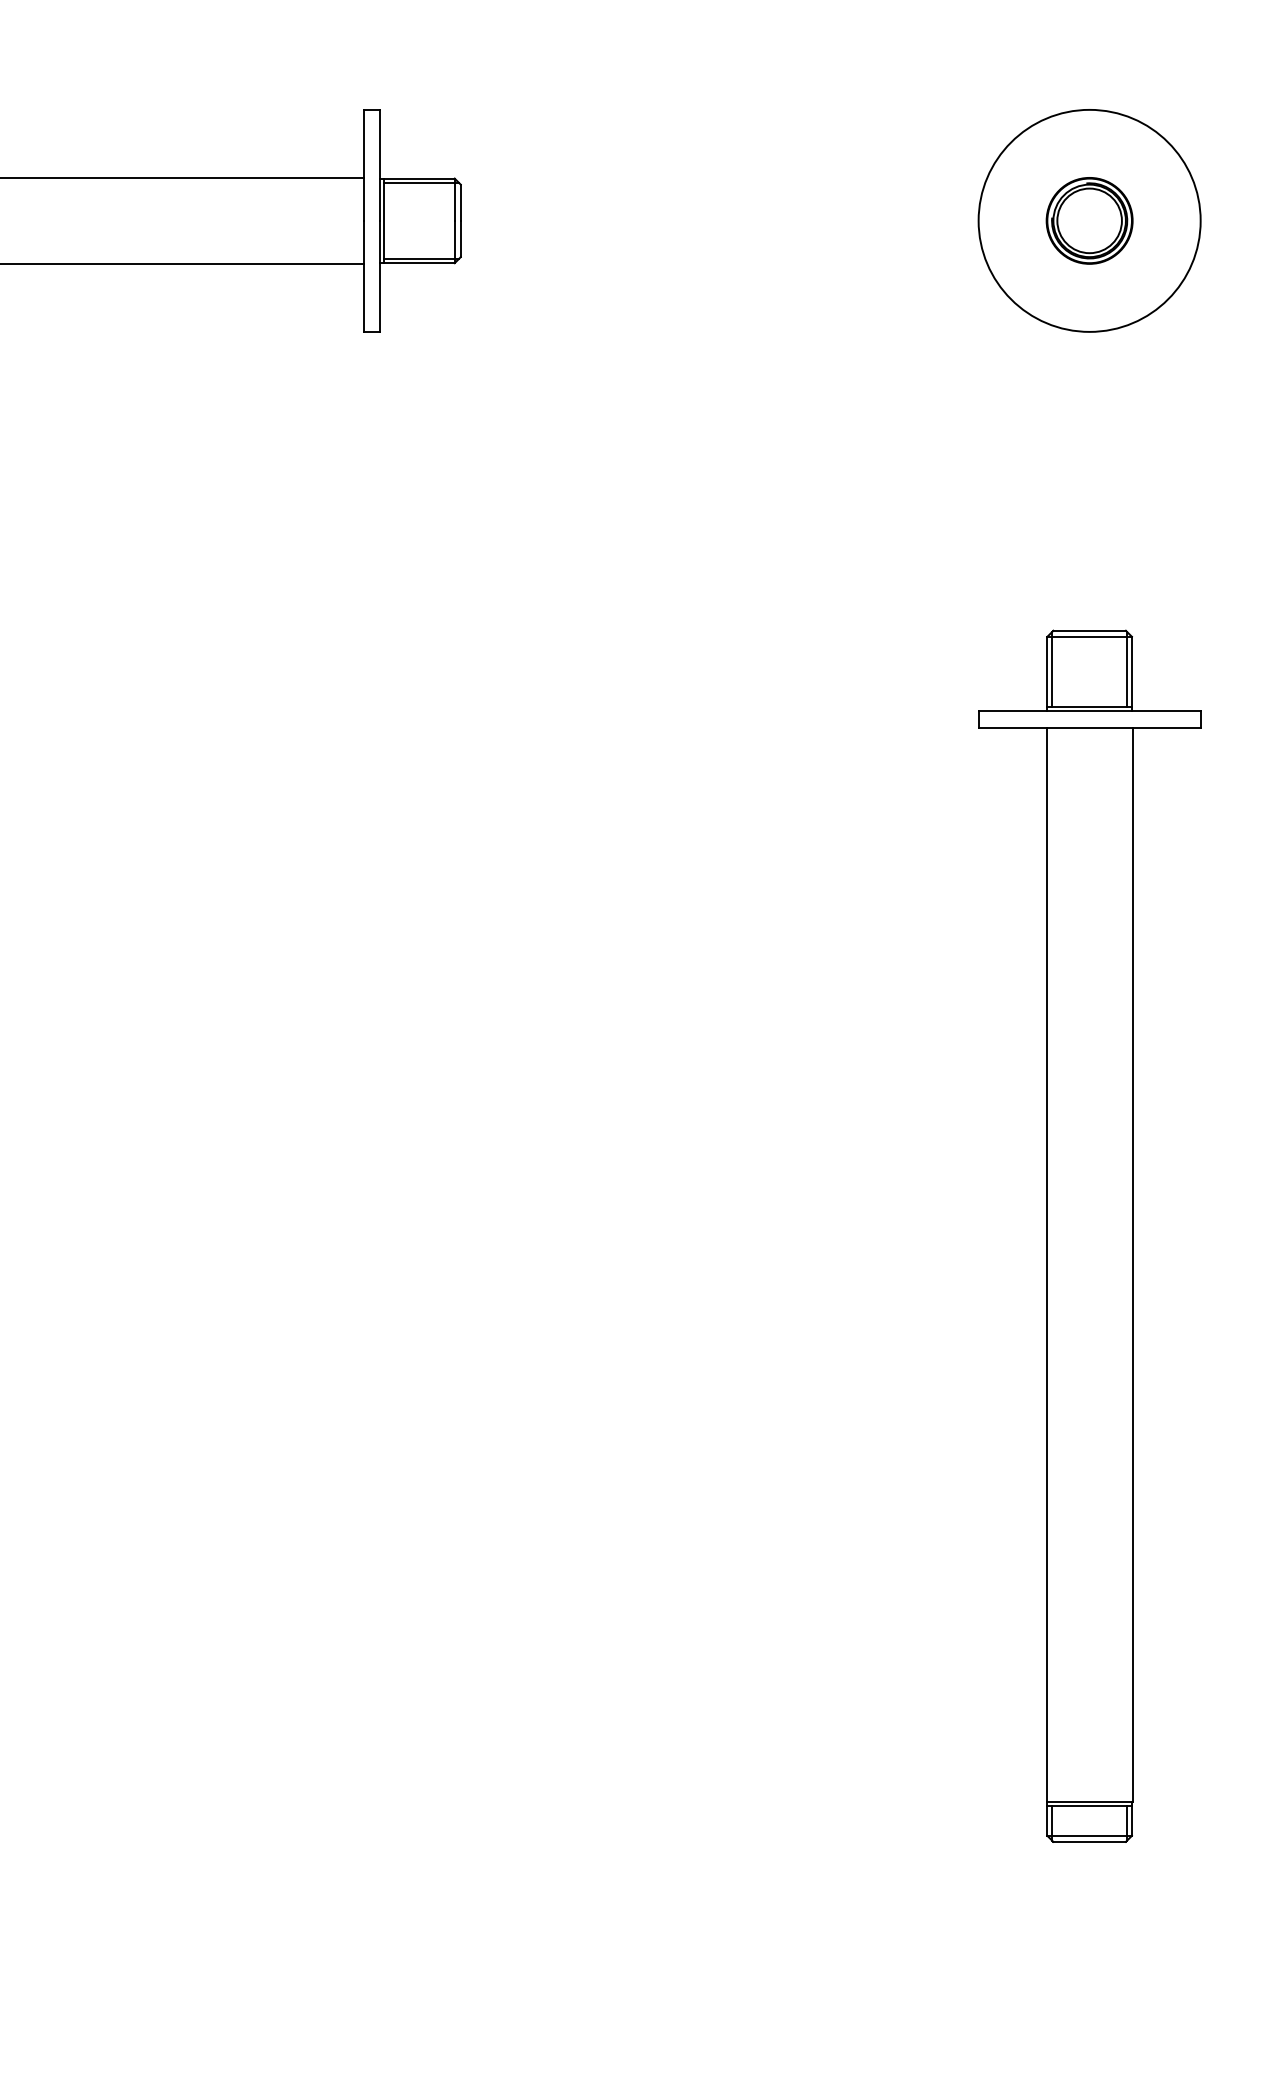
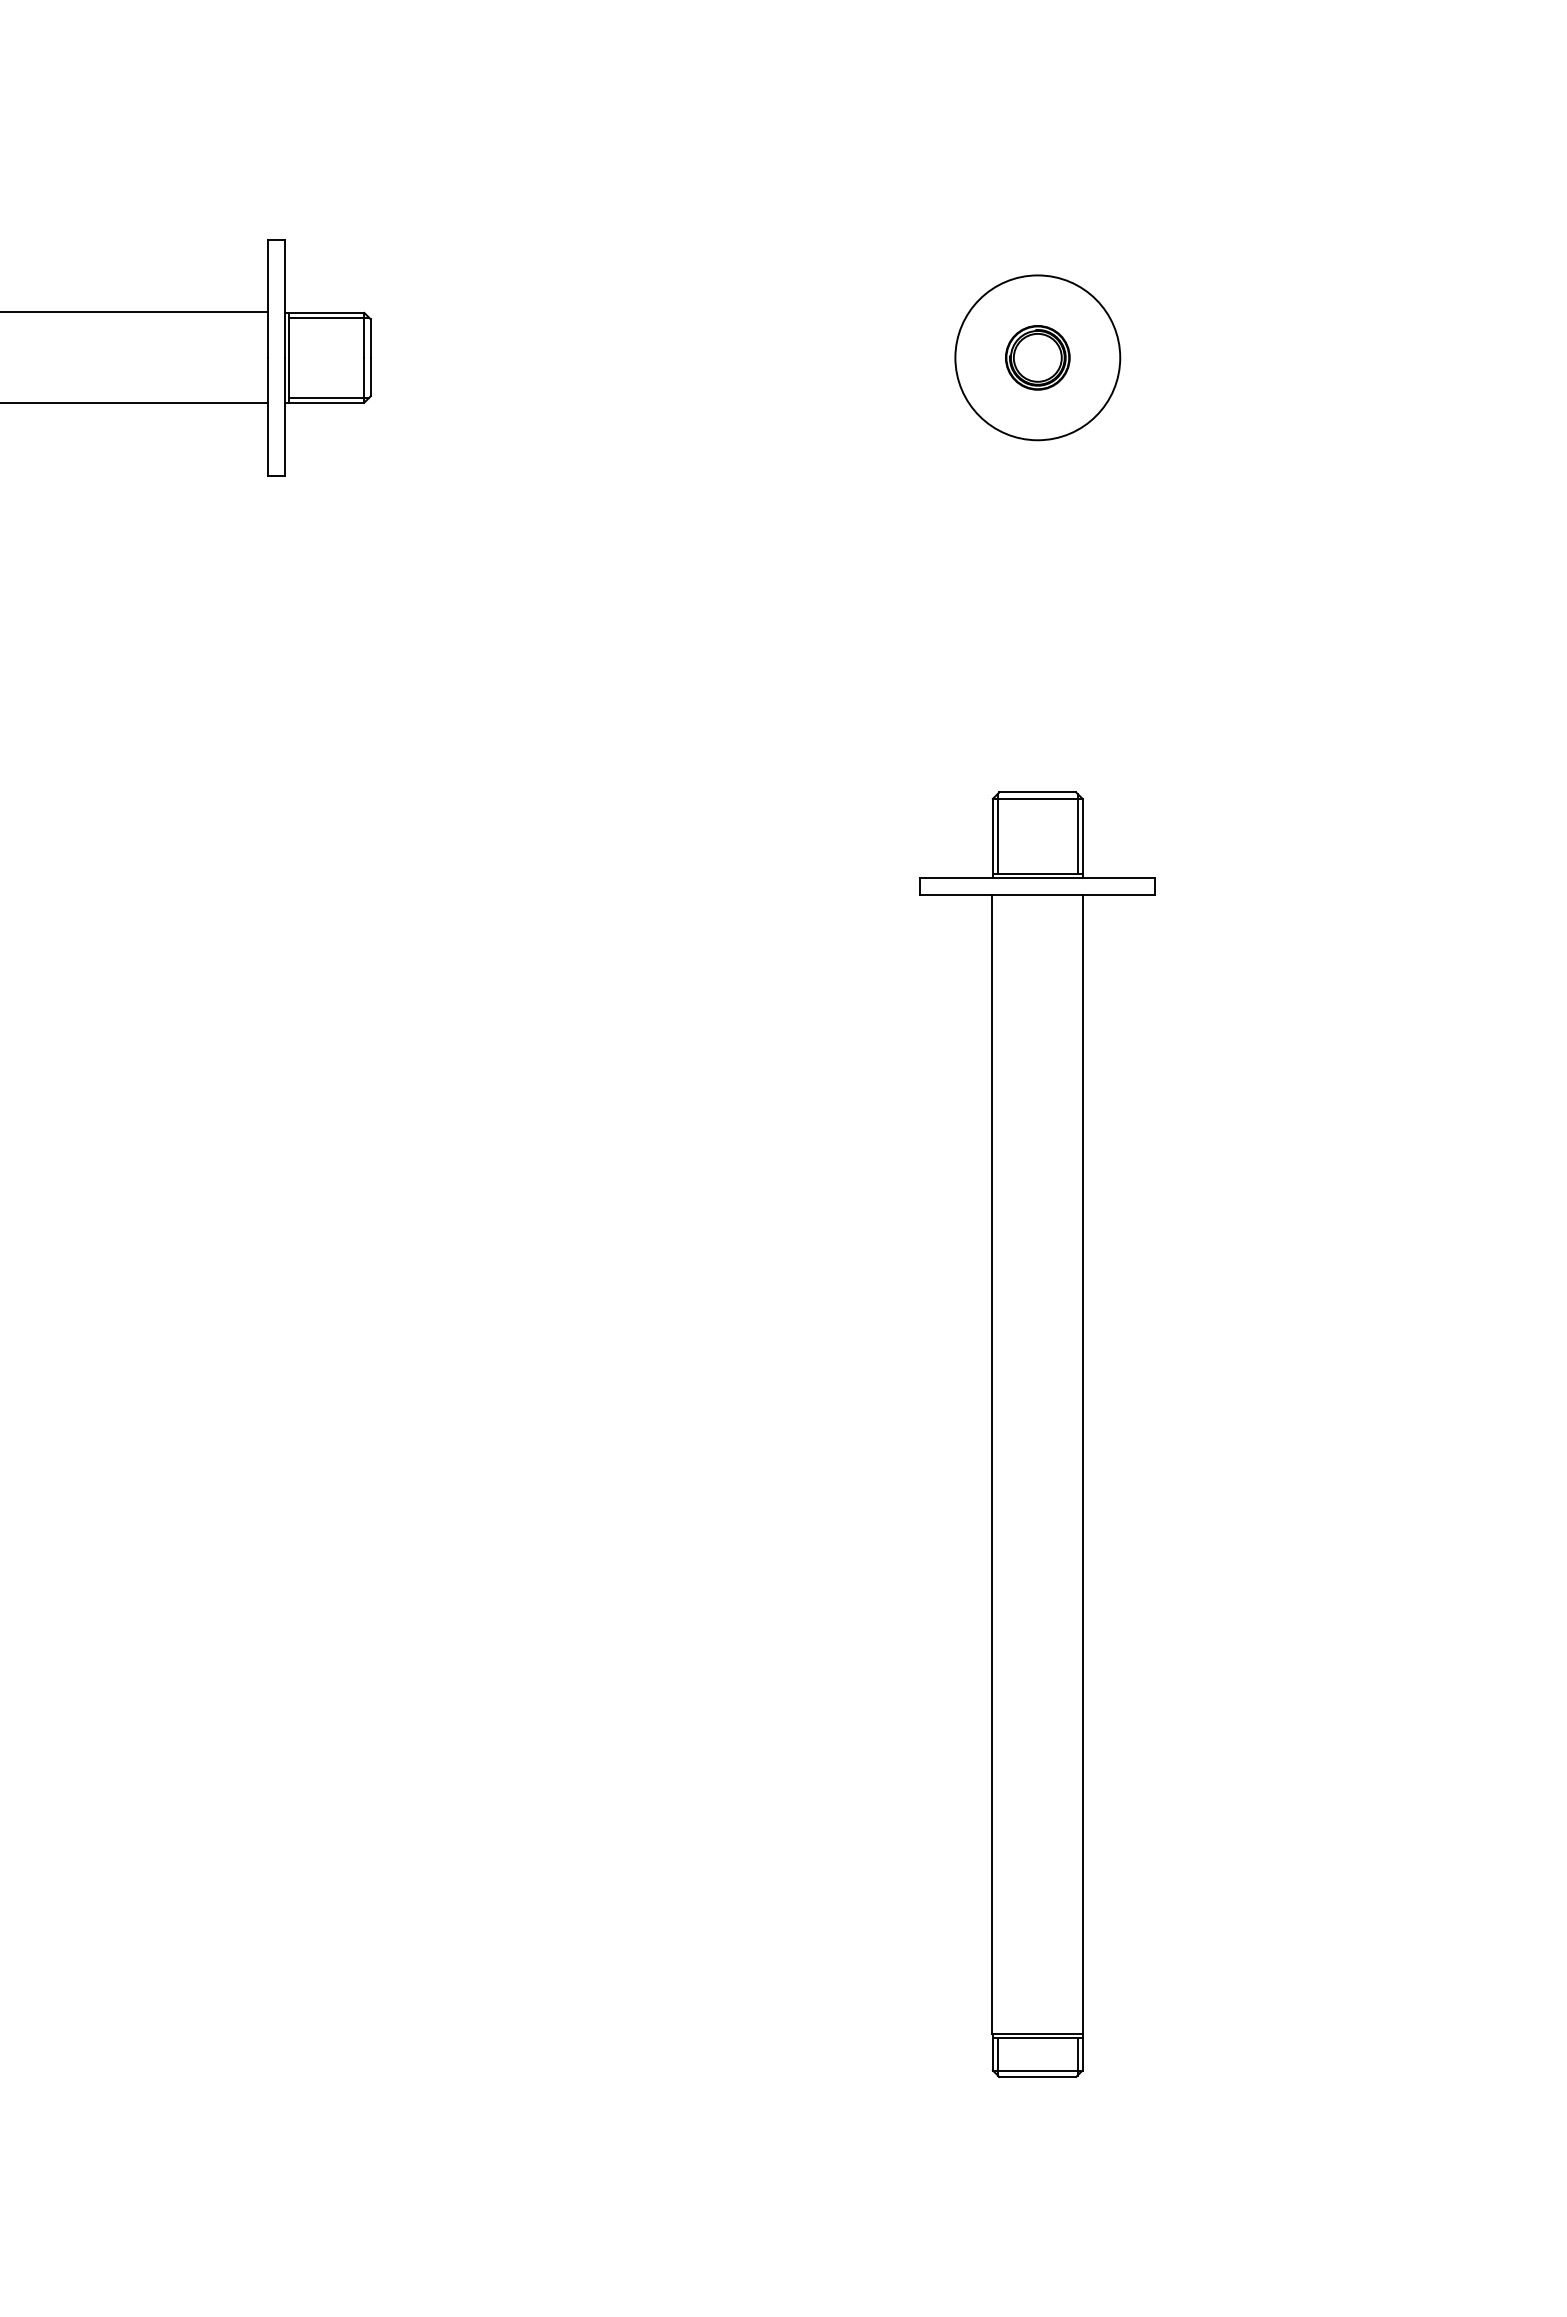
part: (1089, 220) -> (1037, 357), size x0.7

